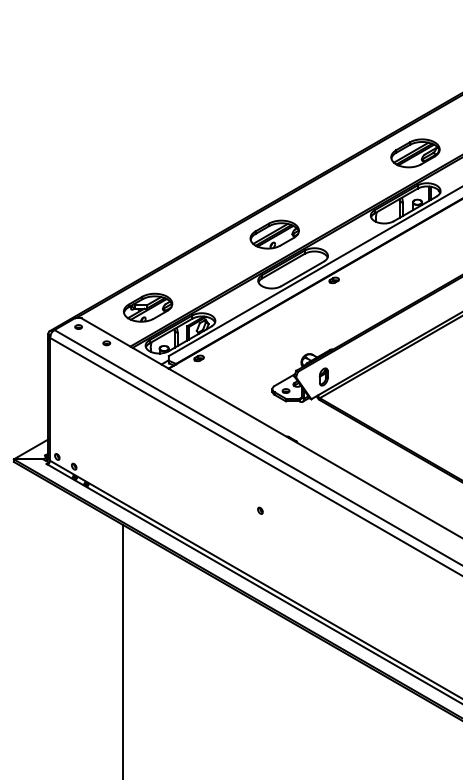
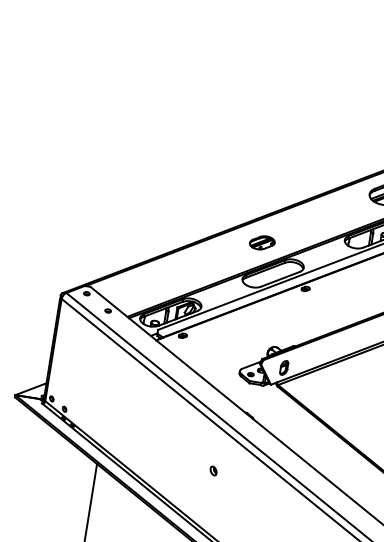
part: (274, 234) -> (262, 242), size x0.6
part: (148, 307) -> (147, 286), removed
part: (260, 510) -> (213, 470), size x1.6

